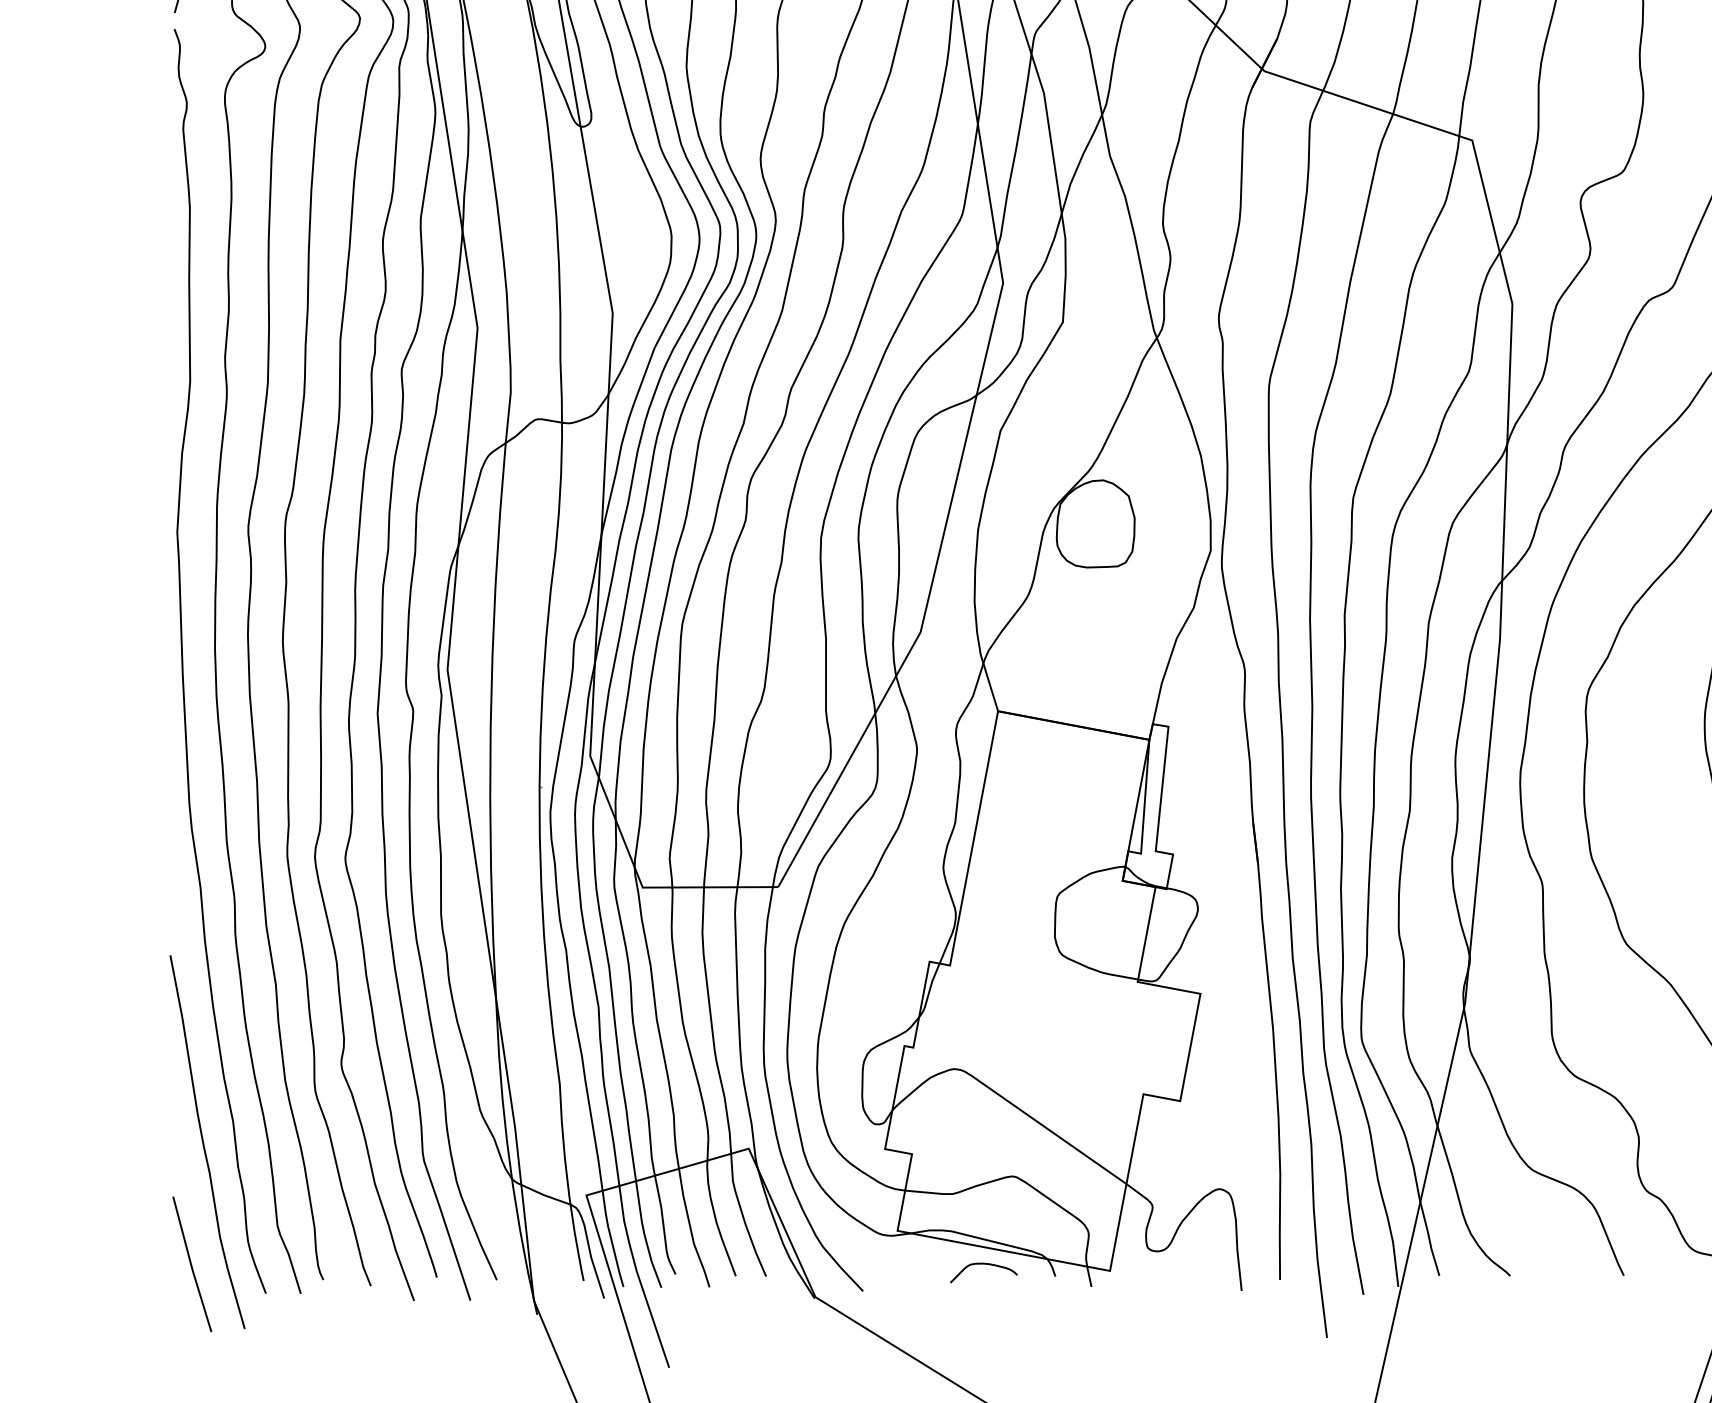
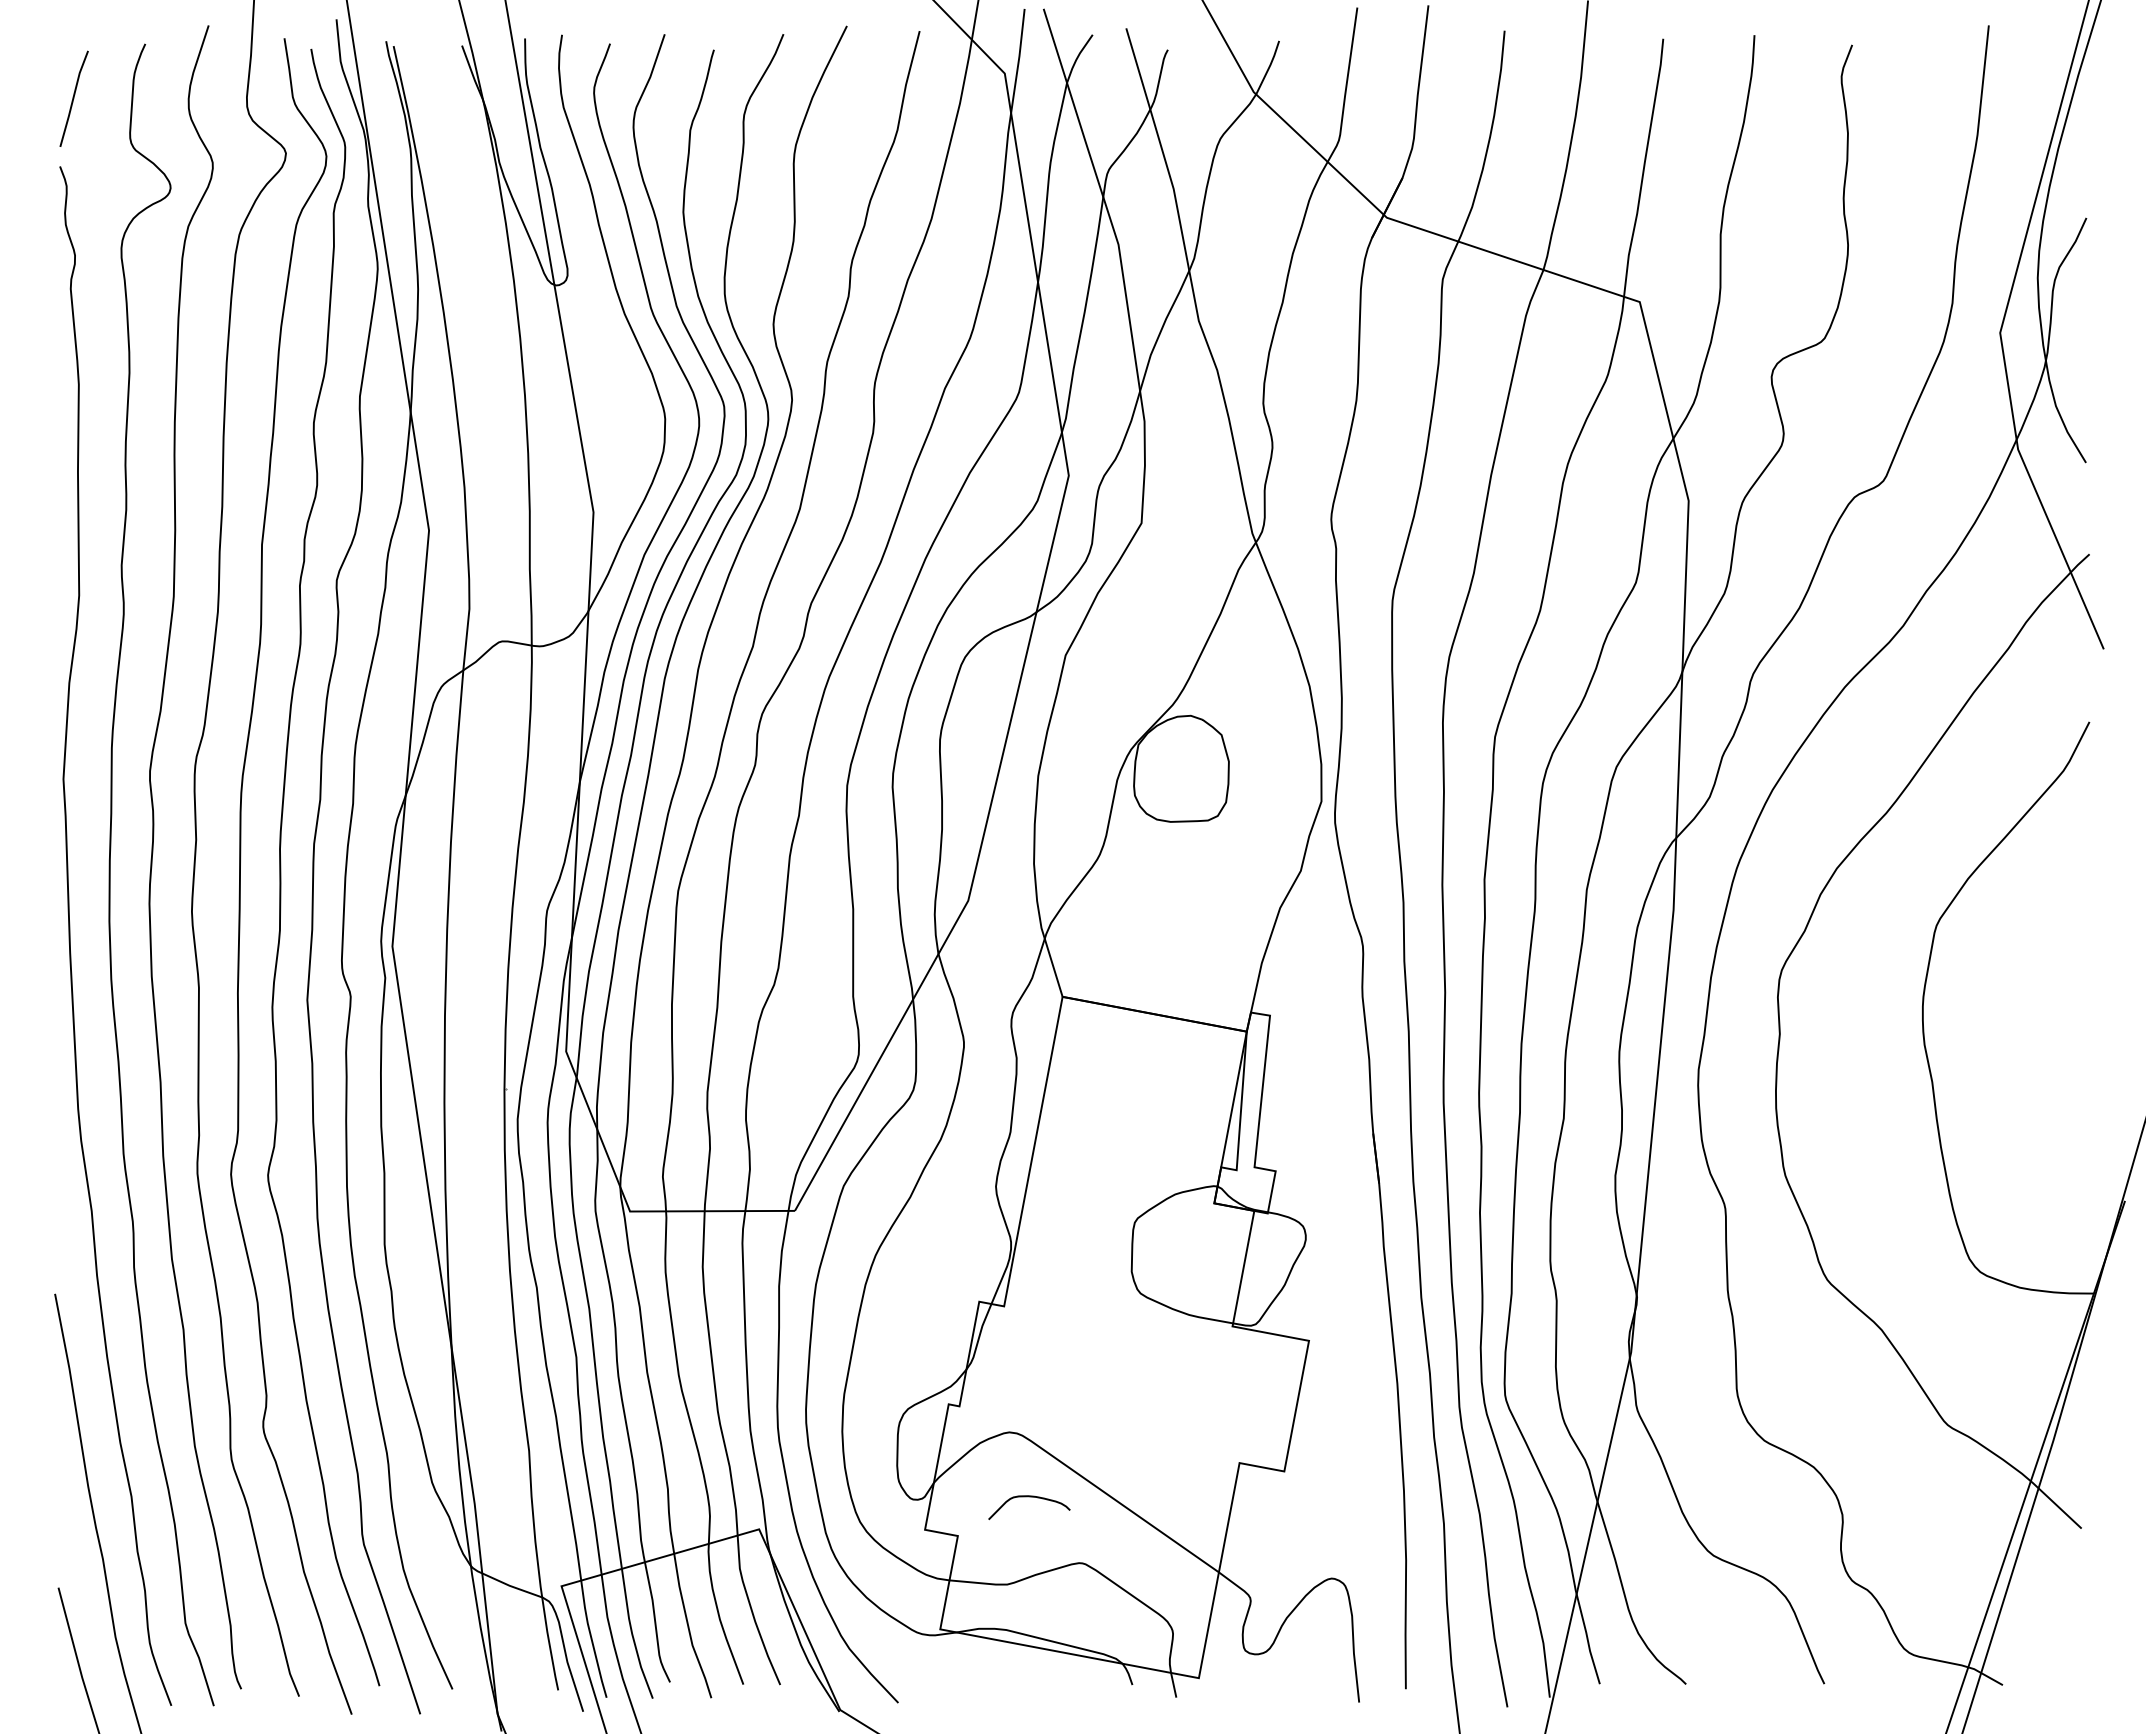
curve: (984, 1264) -> (1029, 1497), moved

